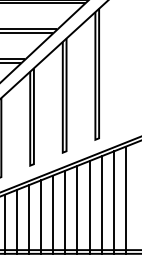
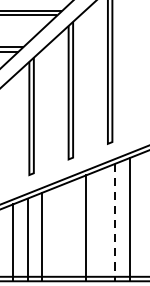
line: (125, 199) -> (144, 215), removed
line: (101, 205) -> (115, 223), solid -> dashed
line: (89, 207) -> (100, 225), removed
line: (65, 211) -> (71, 230), removed
line: (53, 214) -> (57, 233), removed

